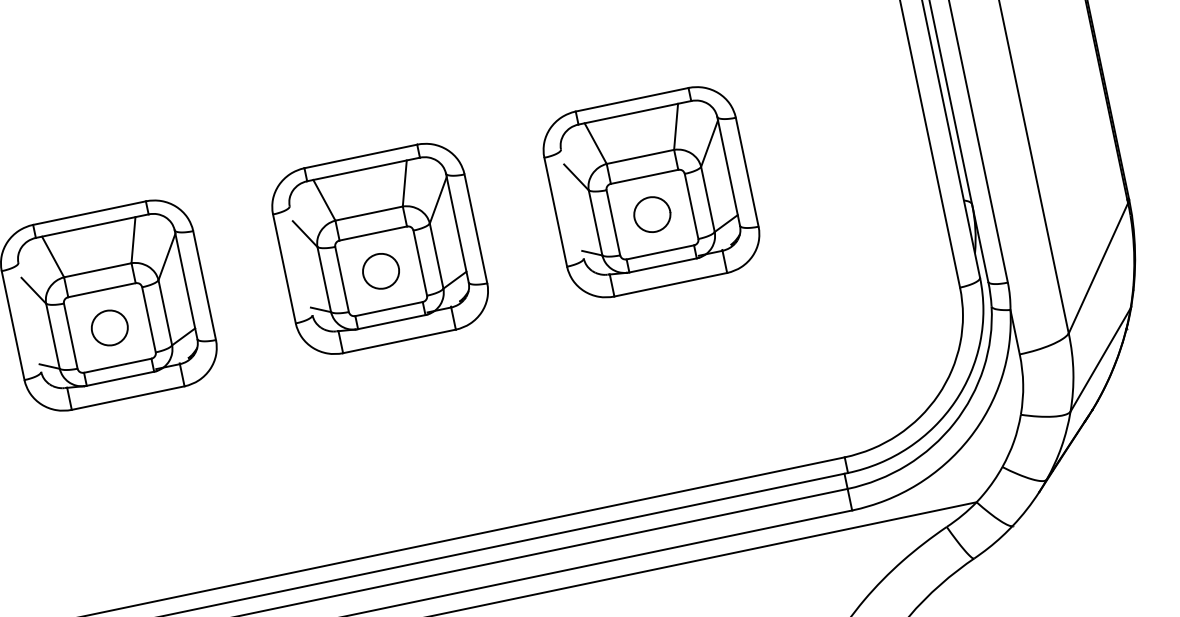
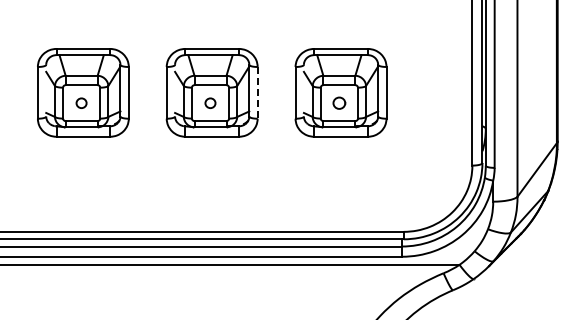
part: (652, 215) -> (339, 103), size x0.7
line: (475, 228) -> (257, 92), solid -> dashed
part: (381, 272) -> (210, 103), size x0.6
part: (109, 328) -> (81, 103), size x0.6

